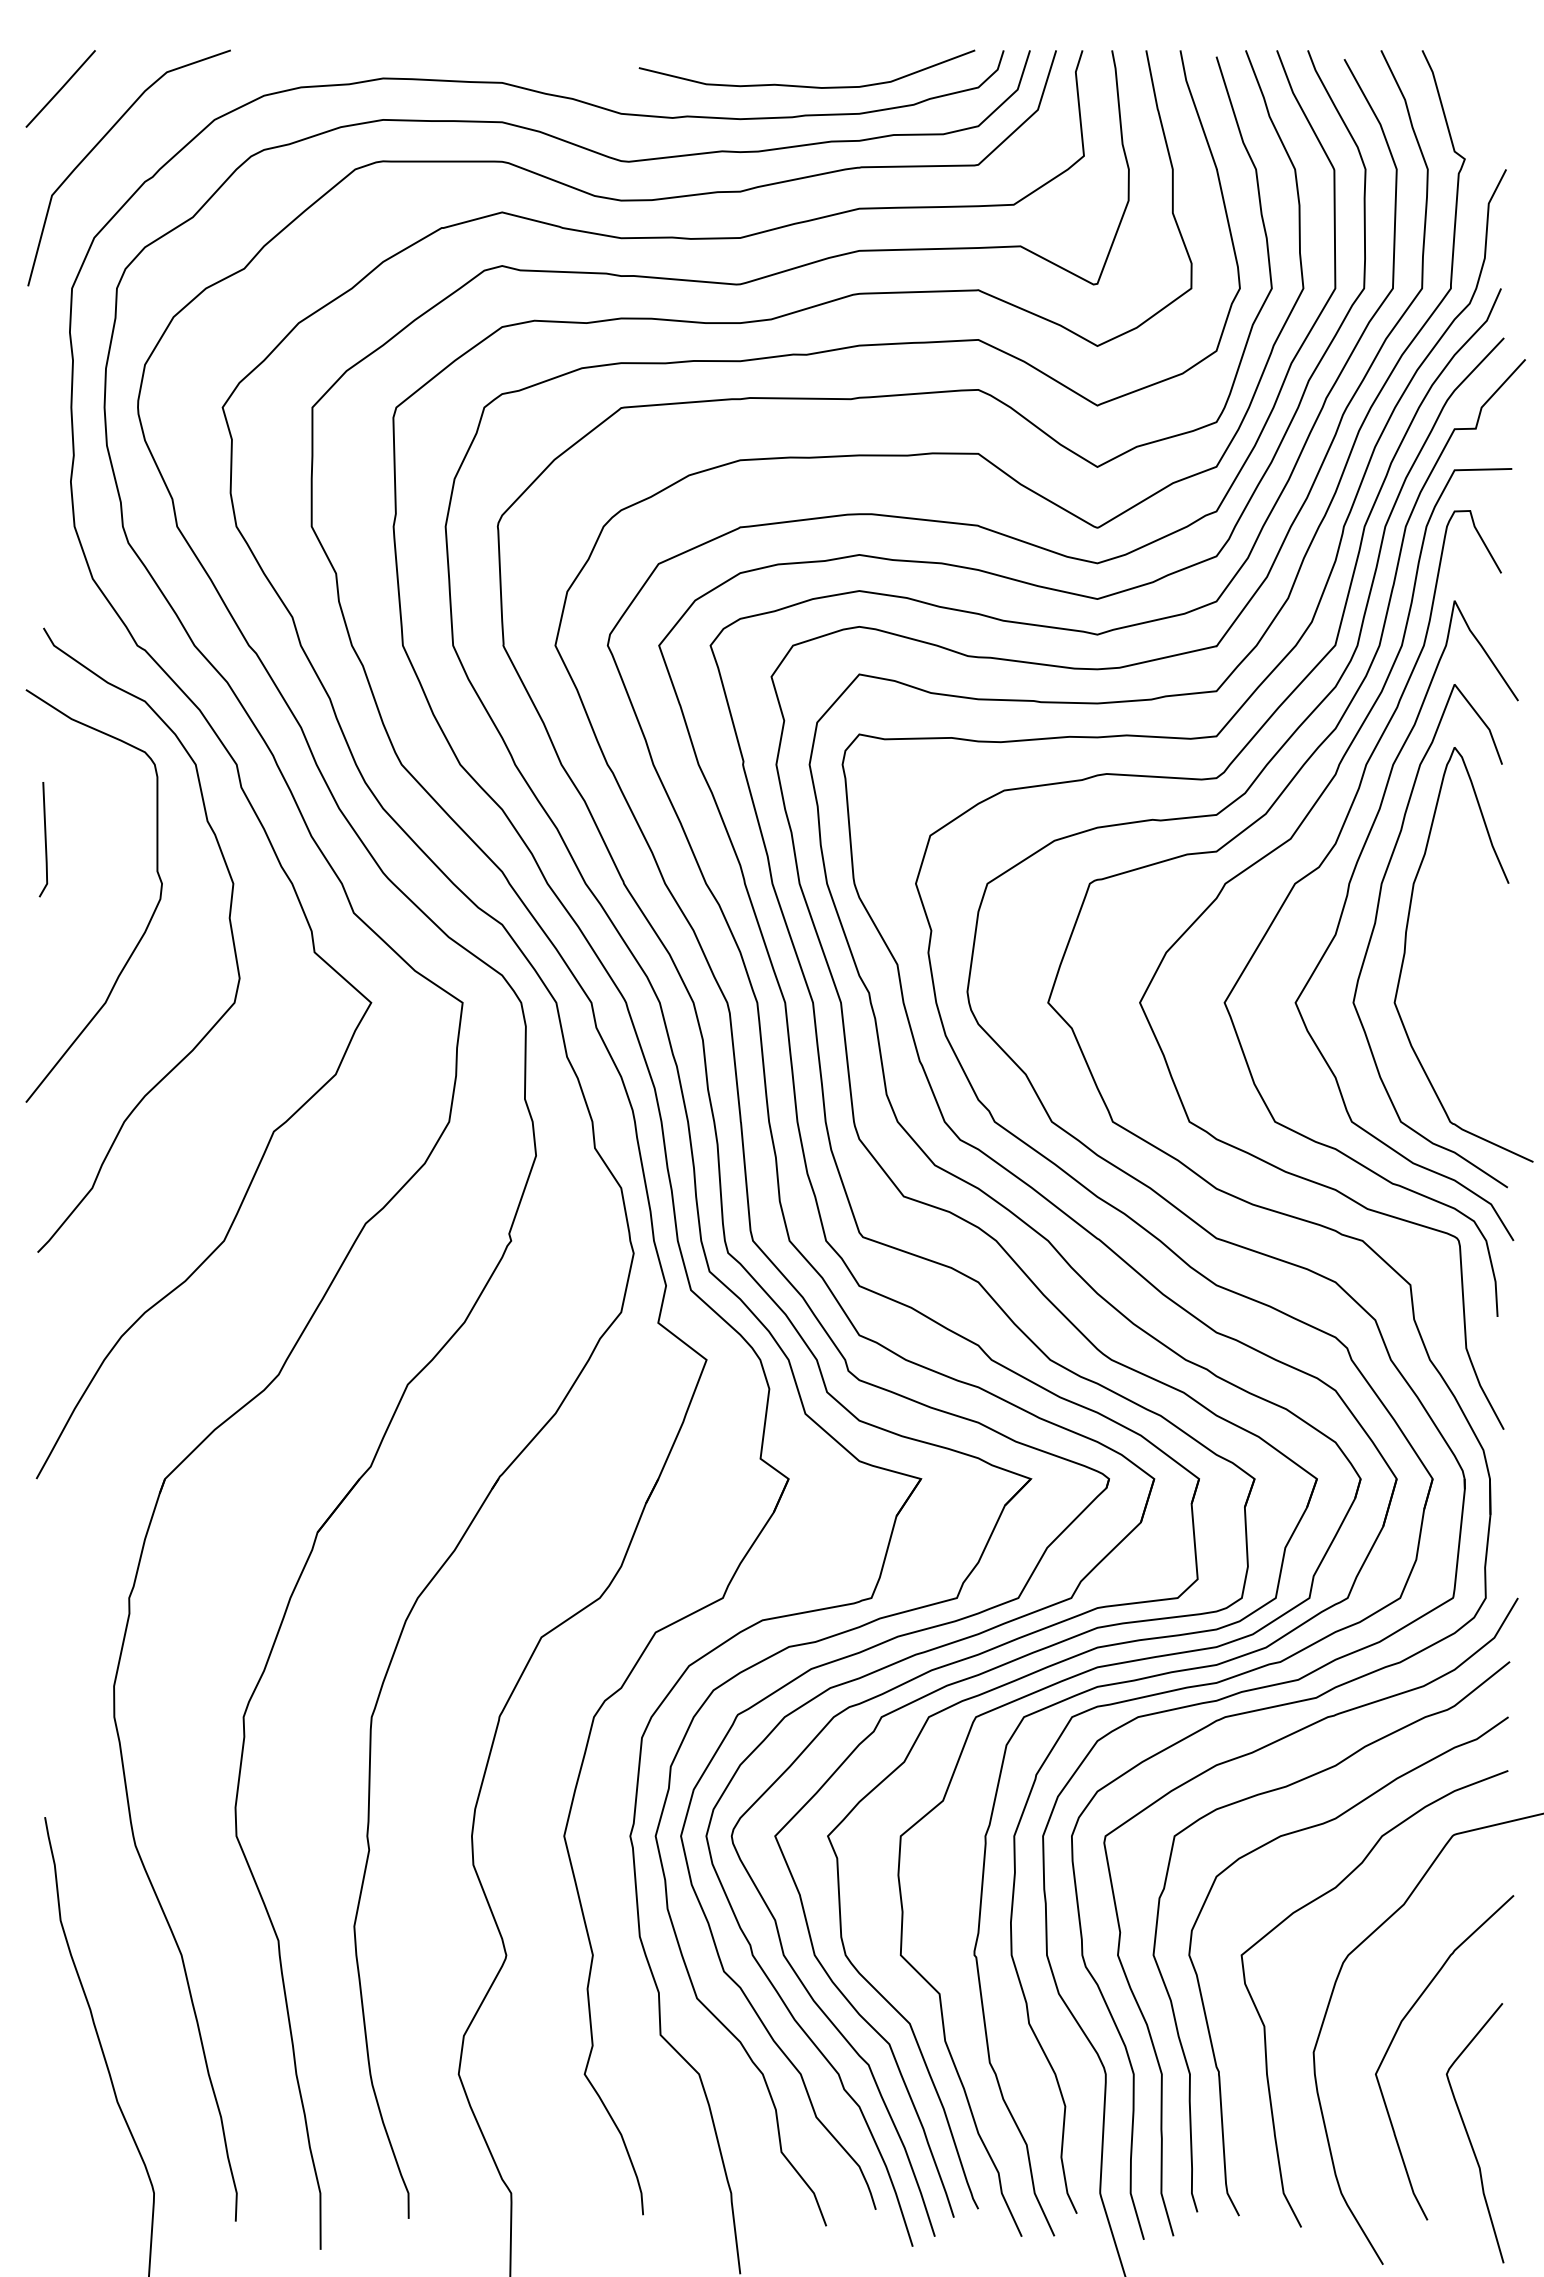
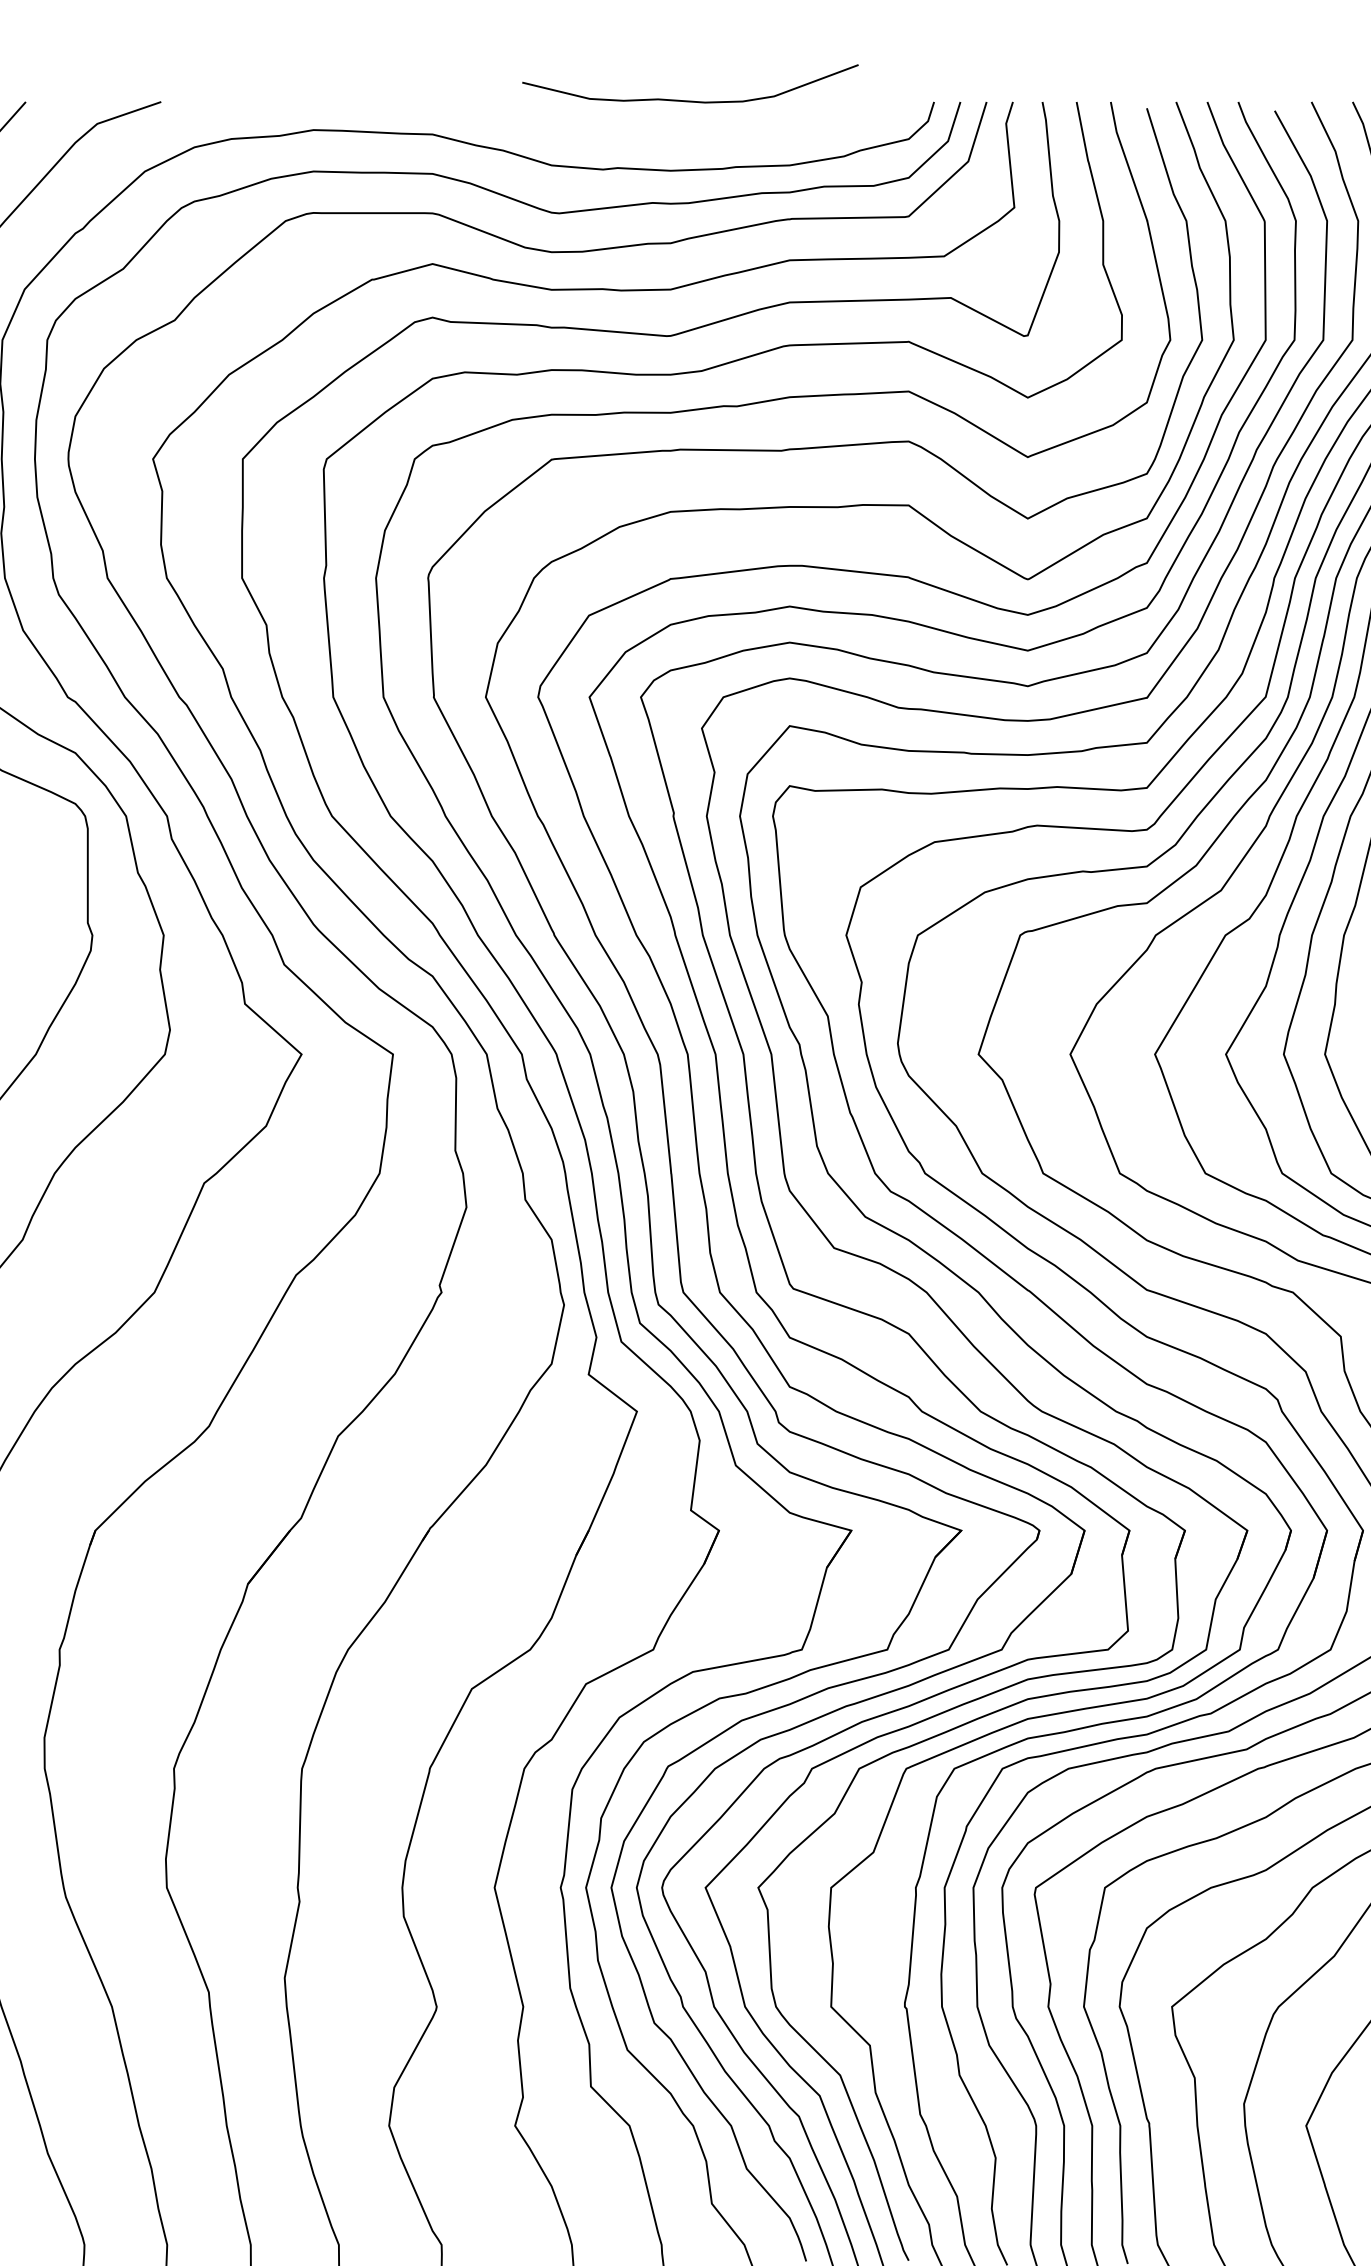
curve: (804, 85) -> (687, 100), moved

